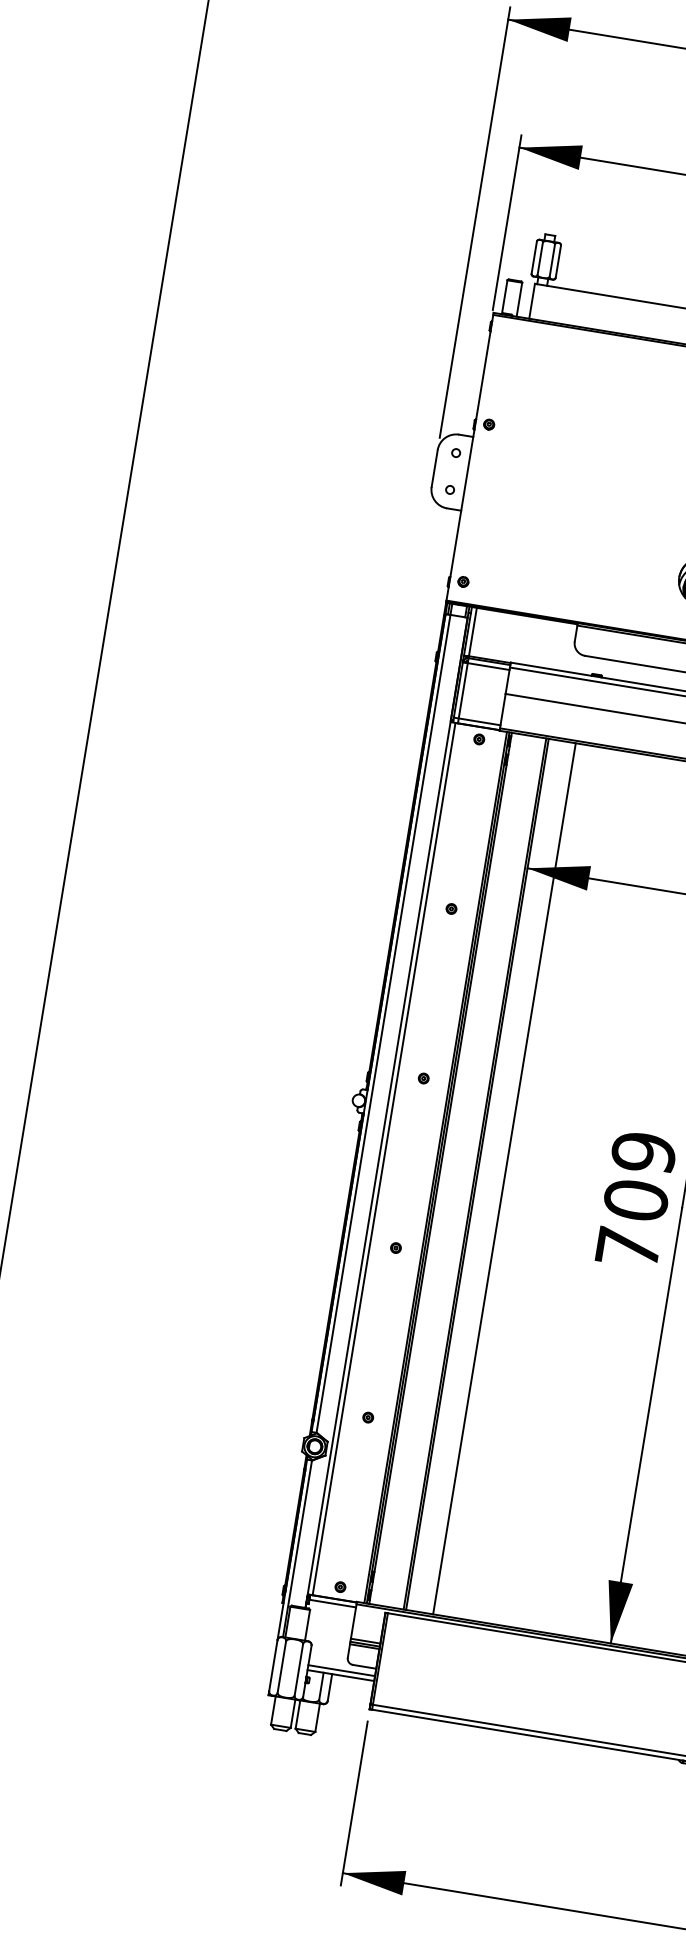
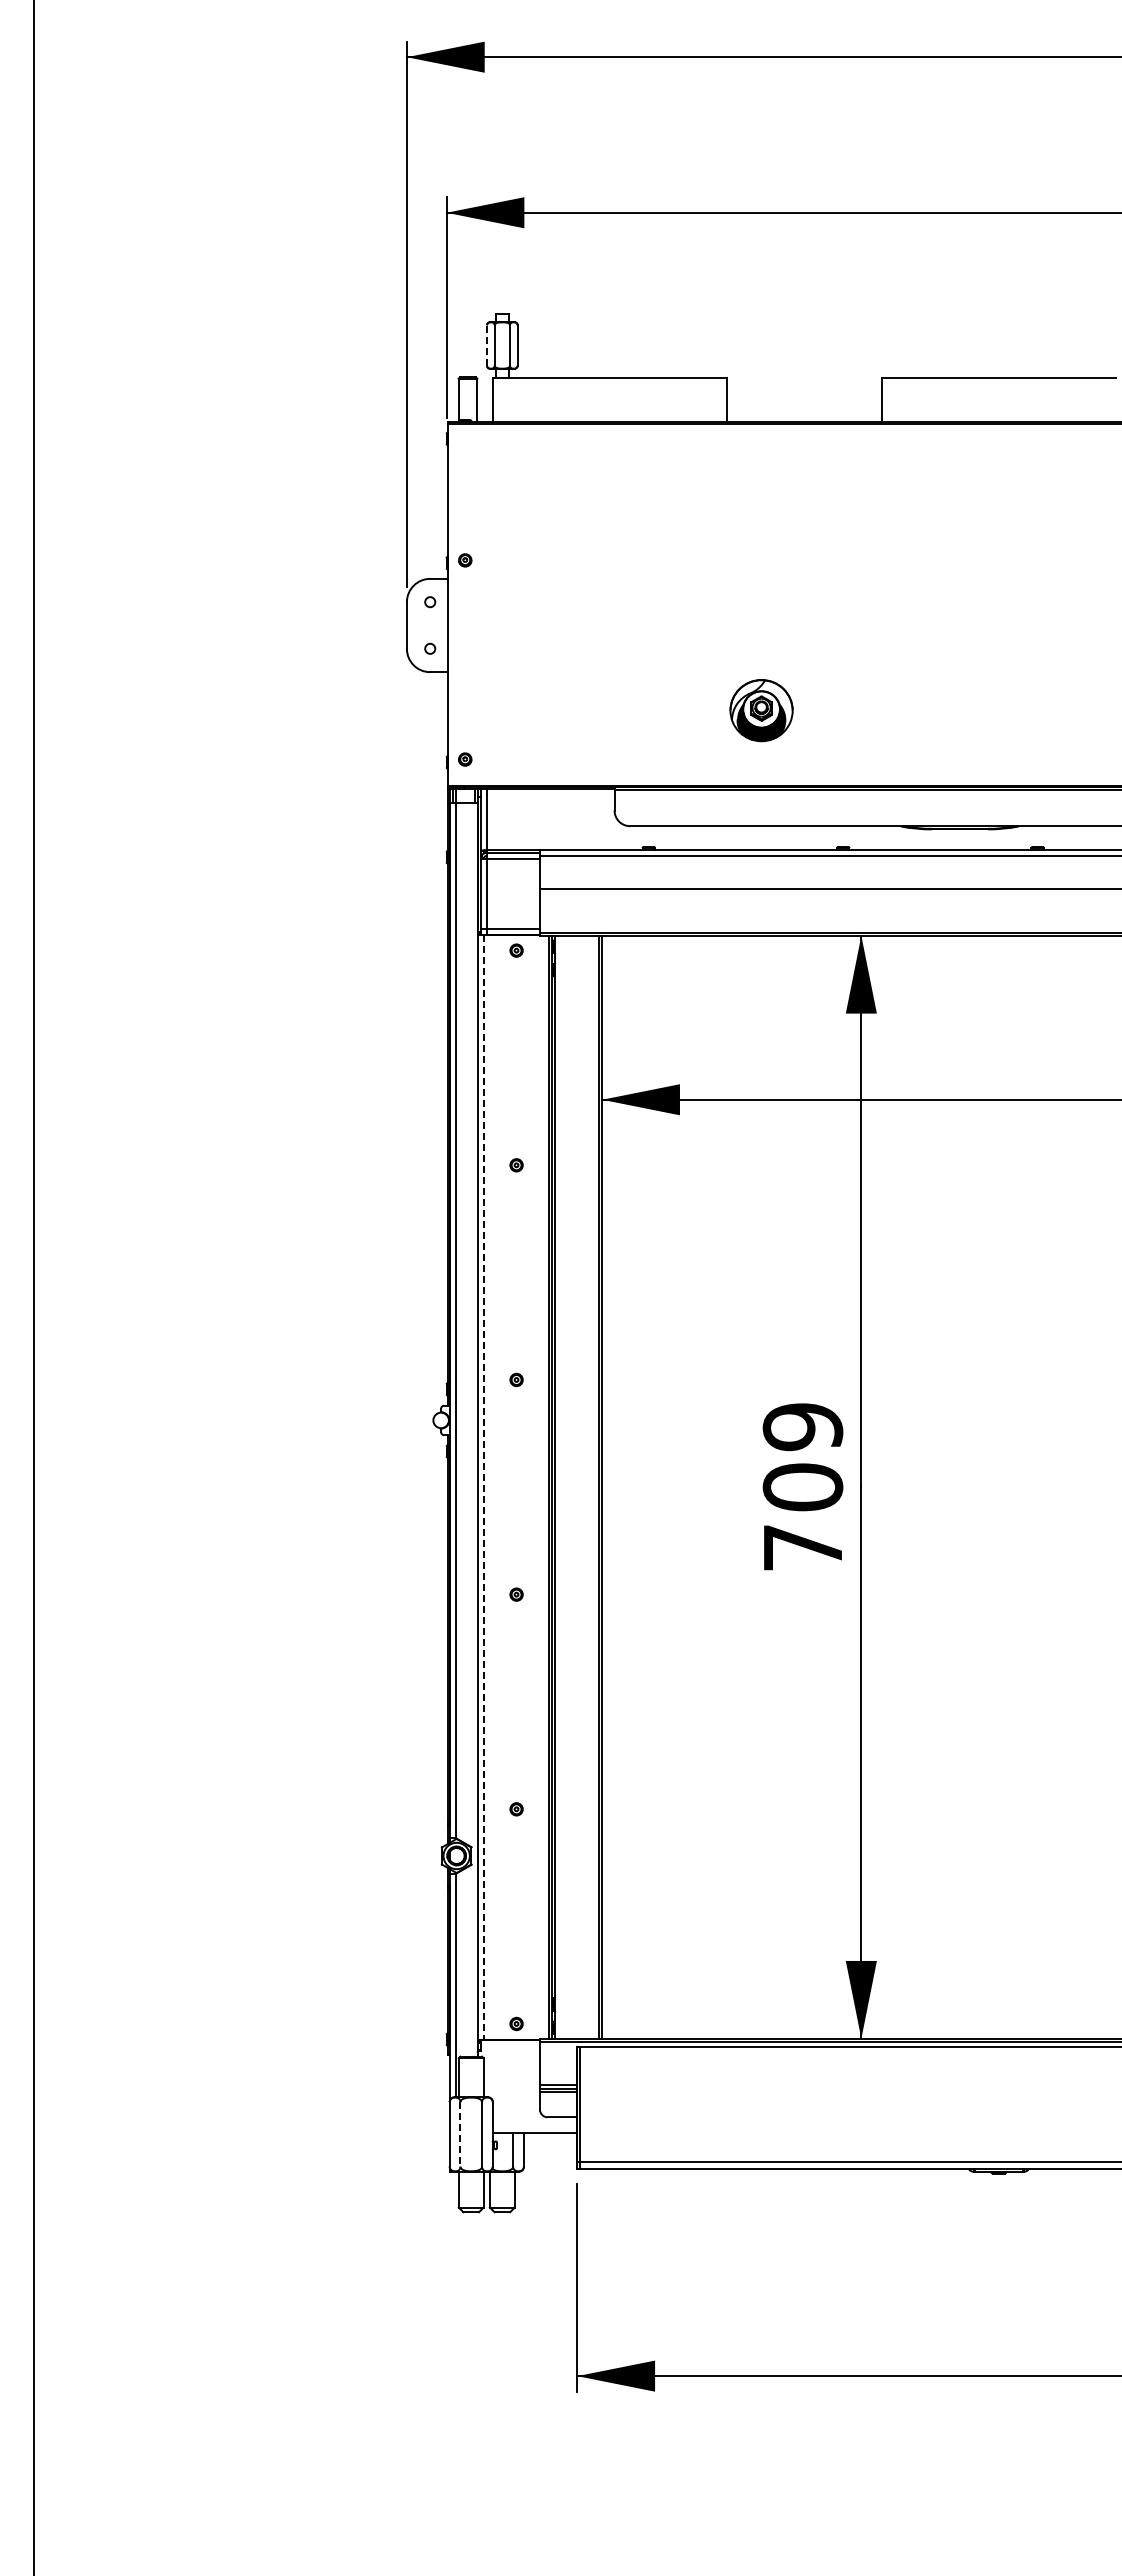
line: (534, 257) -> (487, 345), solid -> dashed
line: (383, 1159) -> (483, 1487), solid -> dashed
line: (504, 1178) -> (636, 1486), removed
line: (332, 1603) -> (509, 2045), removed
line: (281, 1667) -> (460, 2134), solid -> dashed
line: (341, 1670) -> (534, 2126), removed

